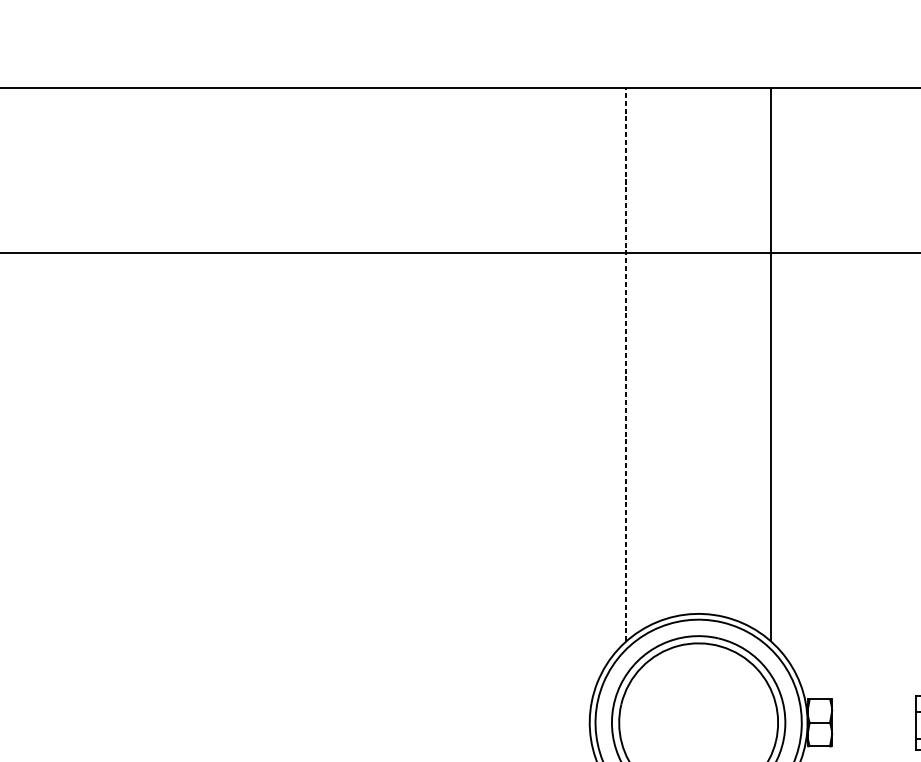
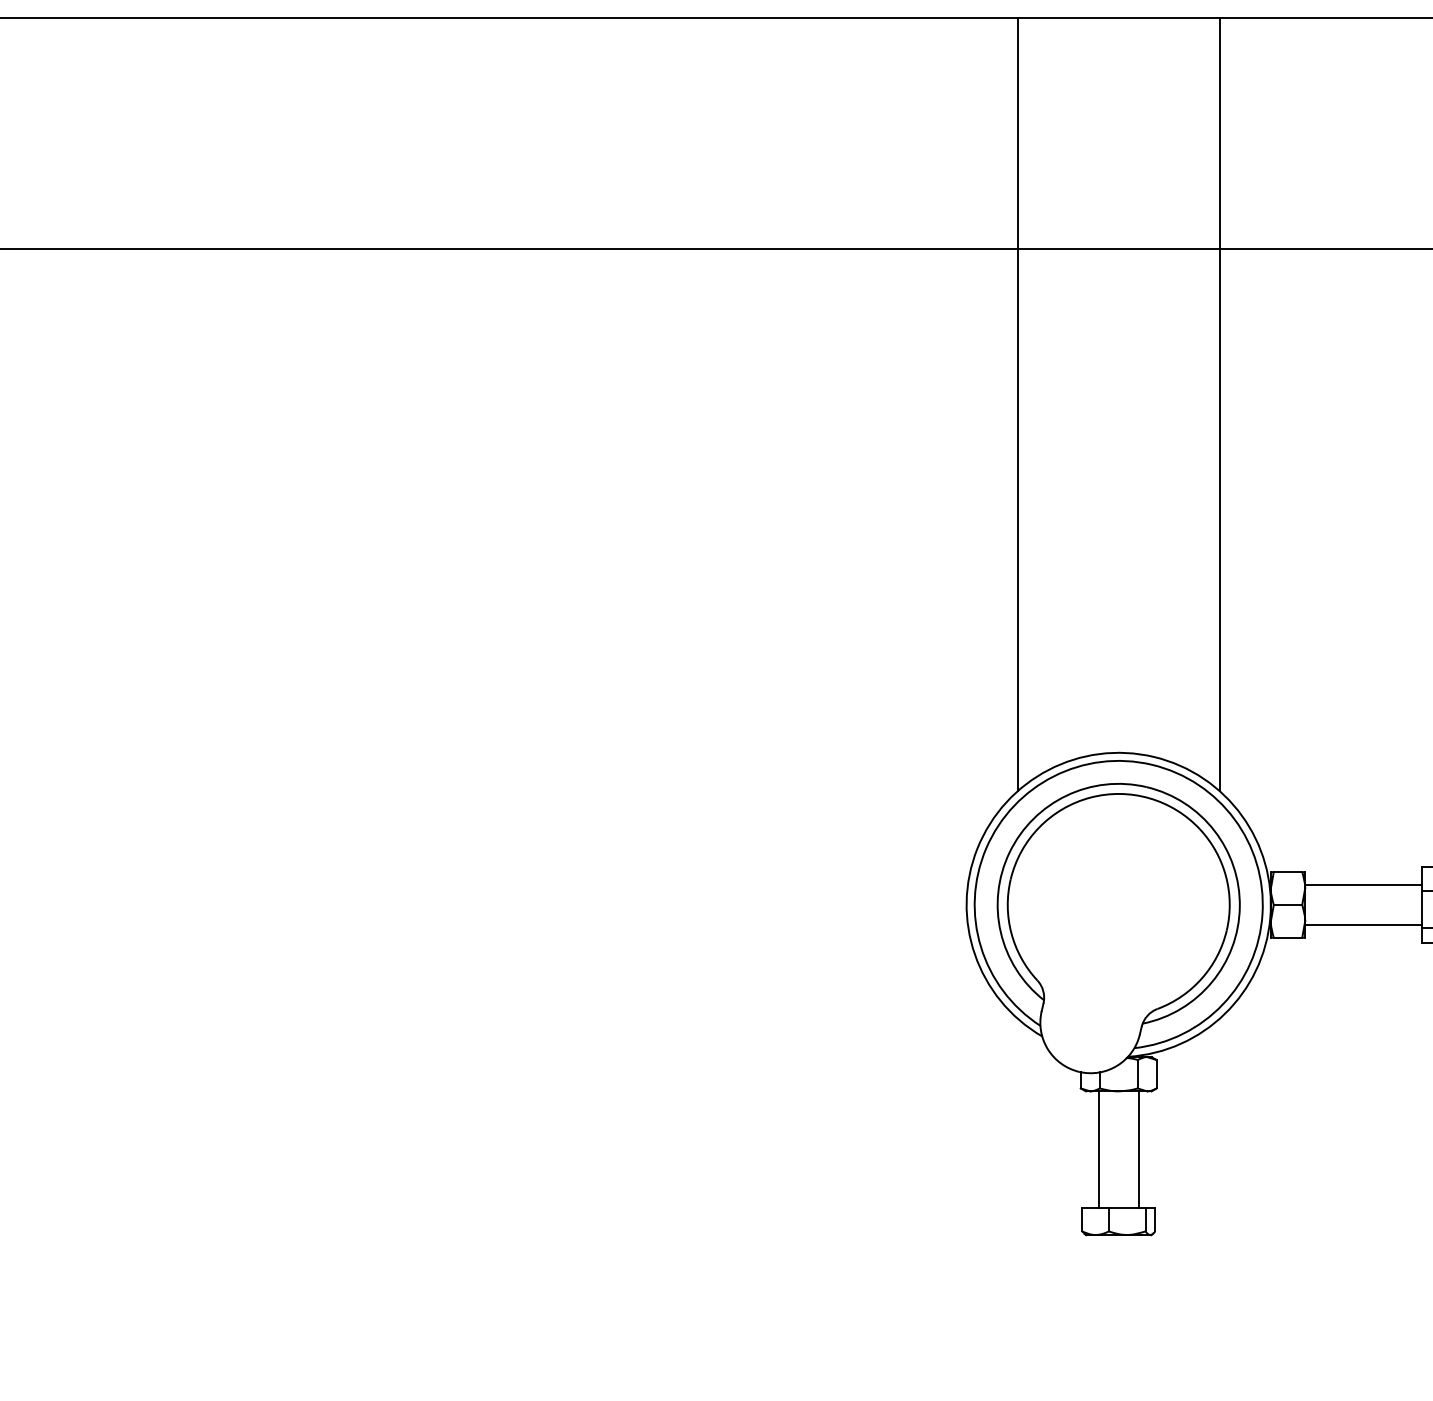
line: (626, 364) -> (1017, 404), dashed -> solid
line: (873, 708) -> (1363, 884), added
line: (873, 737) -> (1363, 925), added

